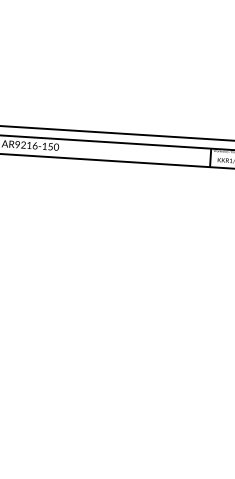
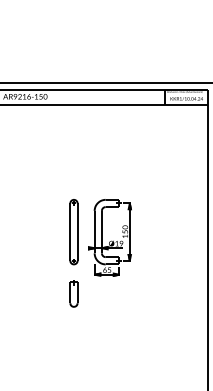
part: (114, 354) -> (100, 253), added

